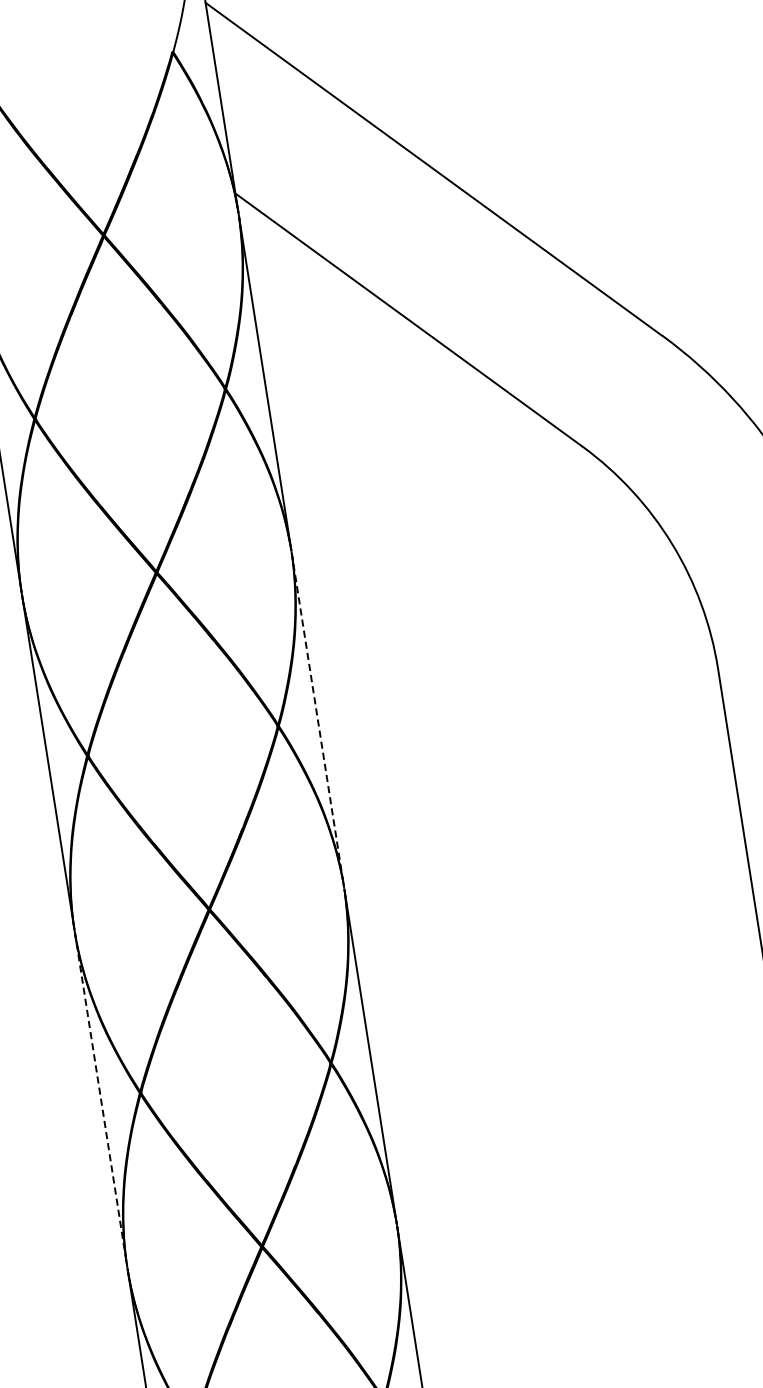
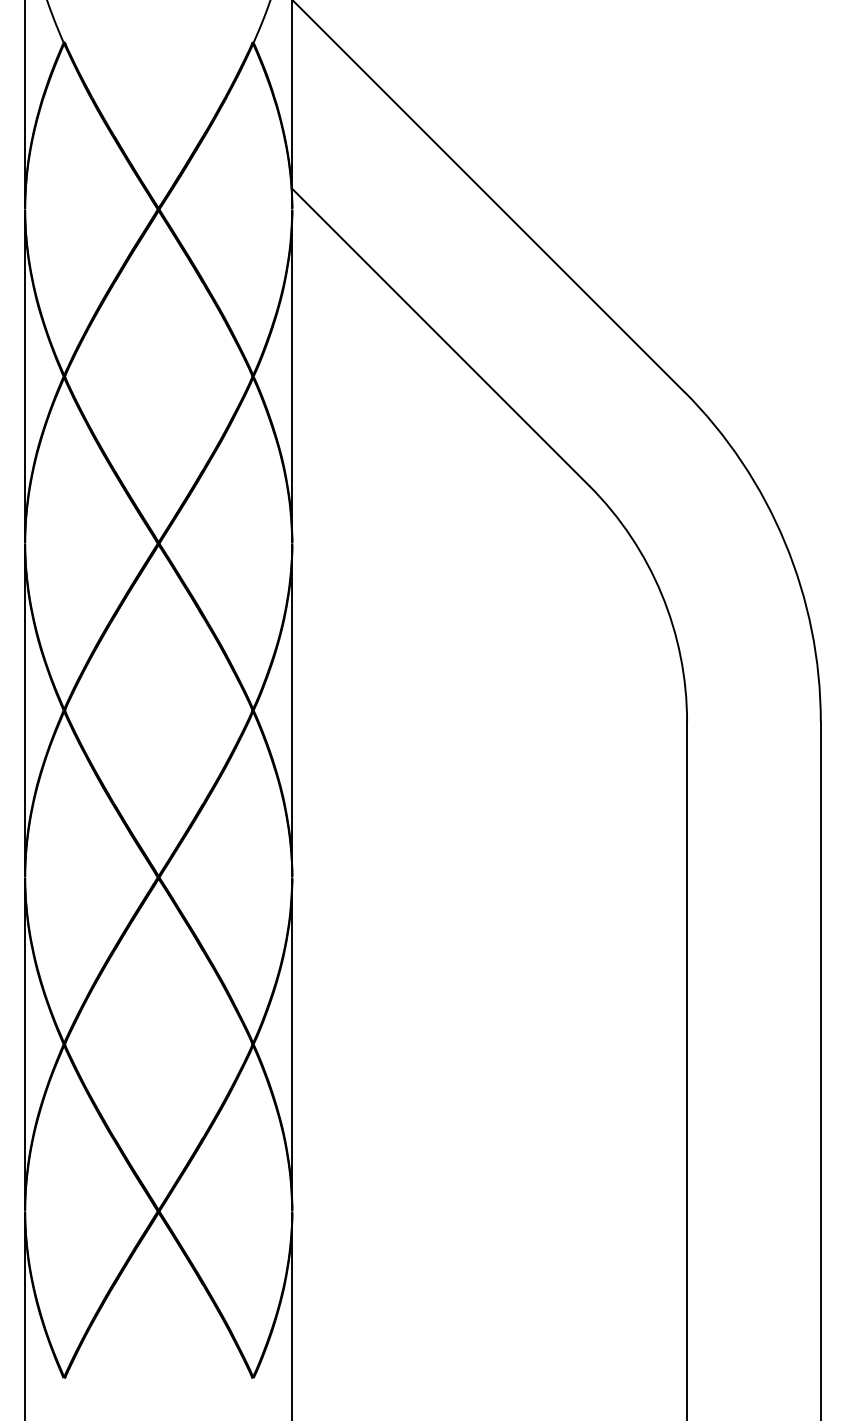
line: (318, 719) -> (292, 710), dashed -> solid
line: (101, 1099) -> (25, 1044), dashed -> solid

